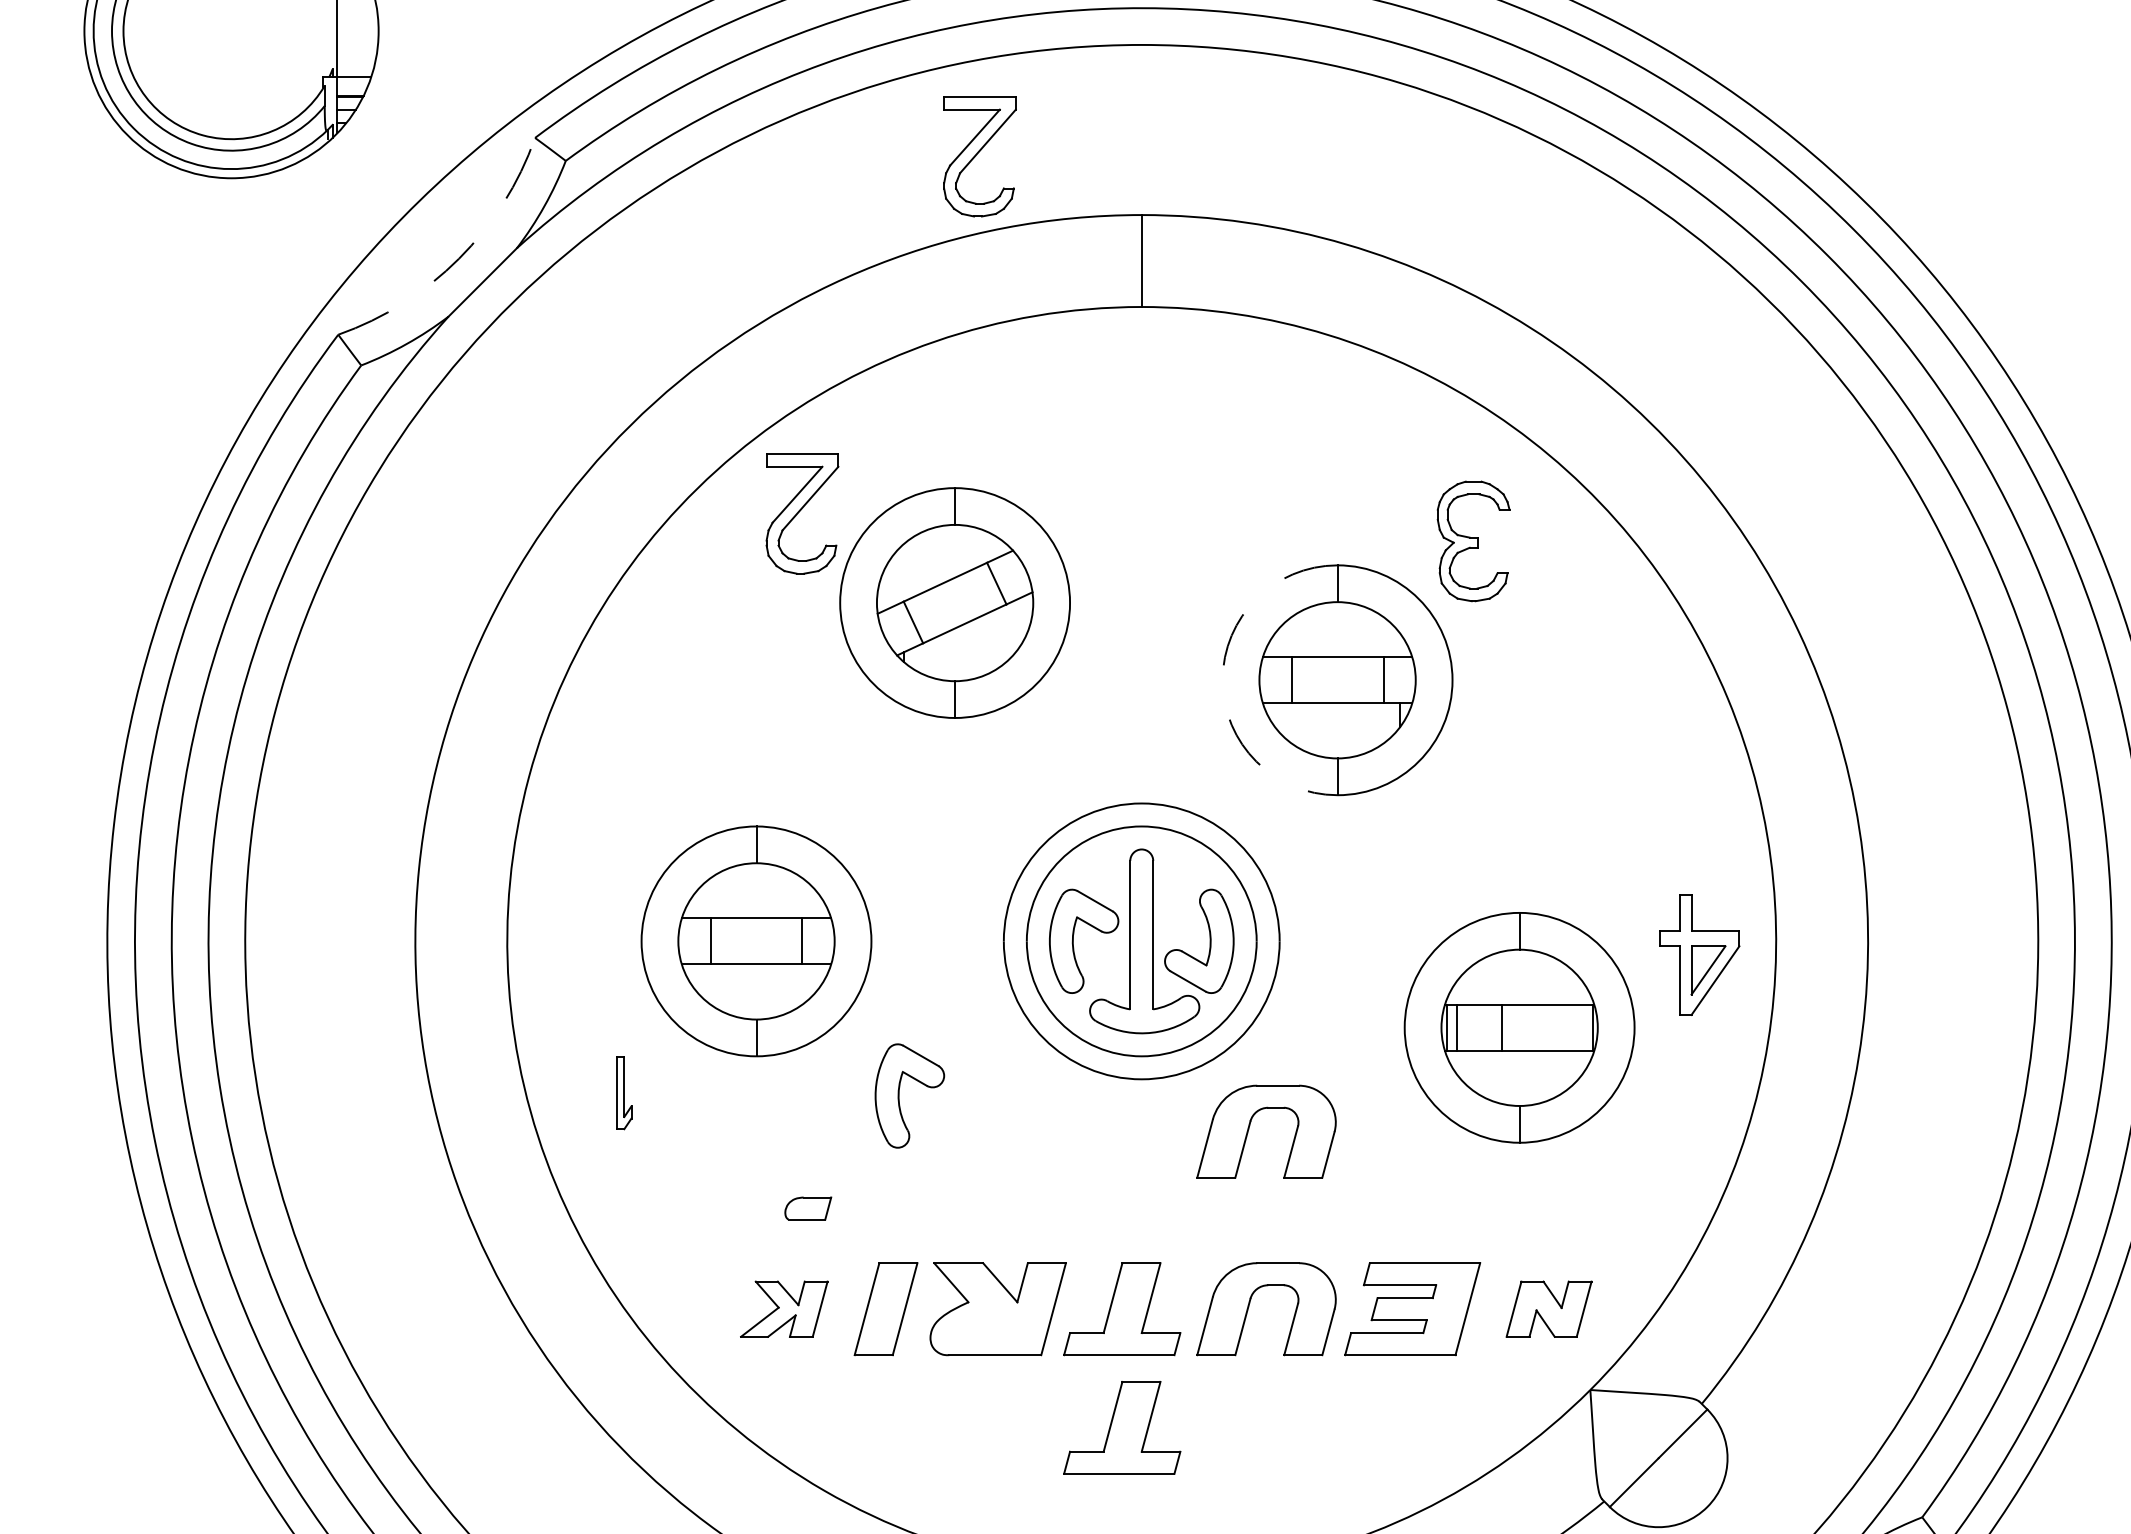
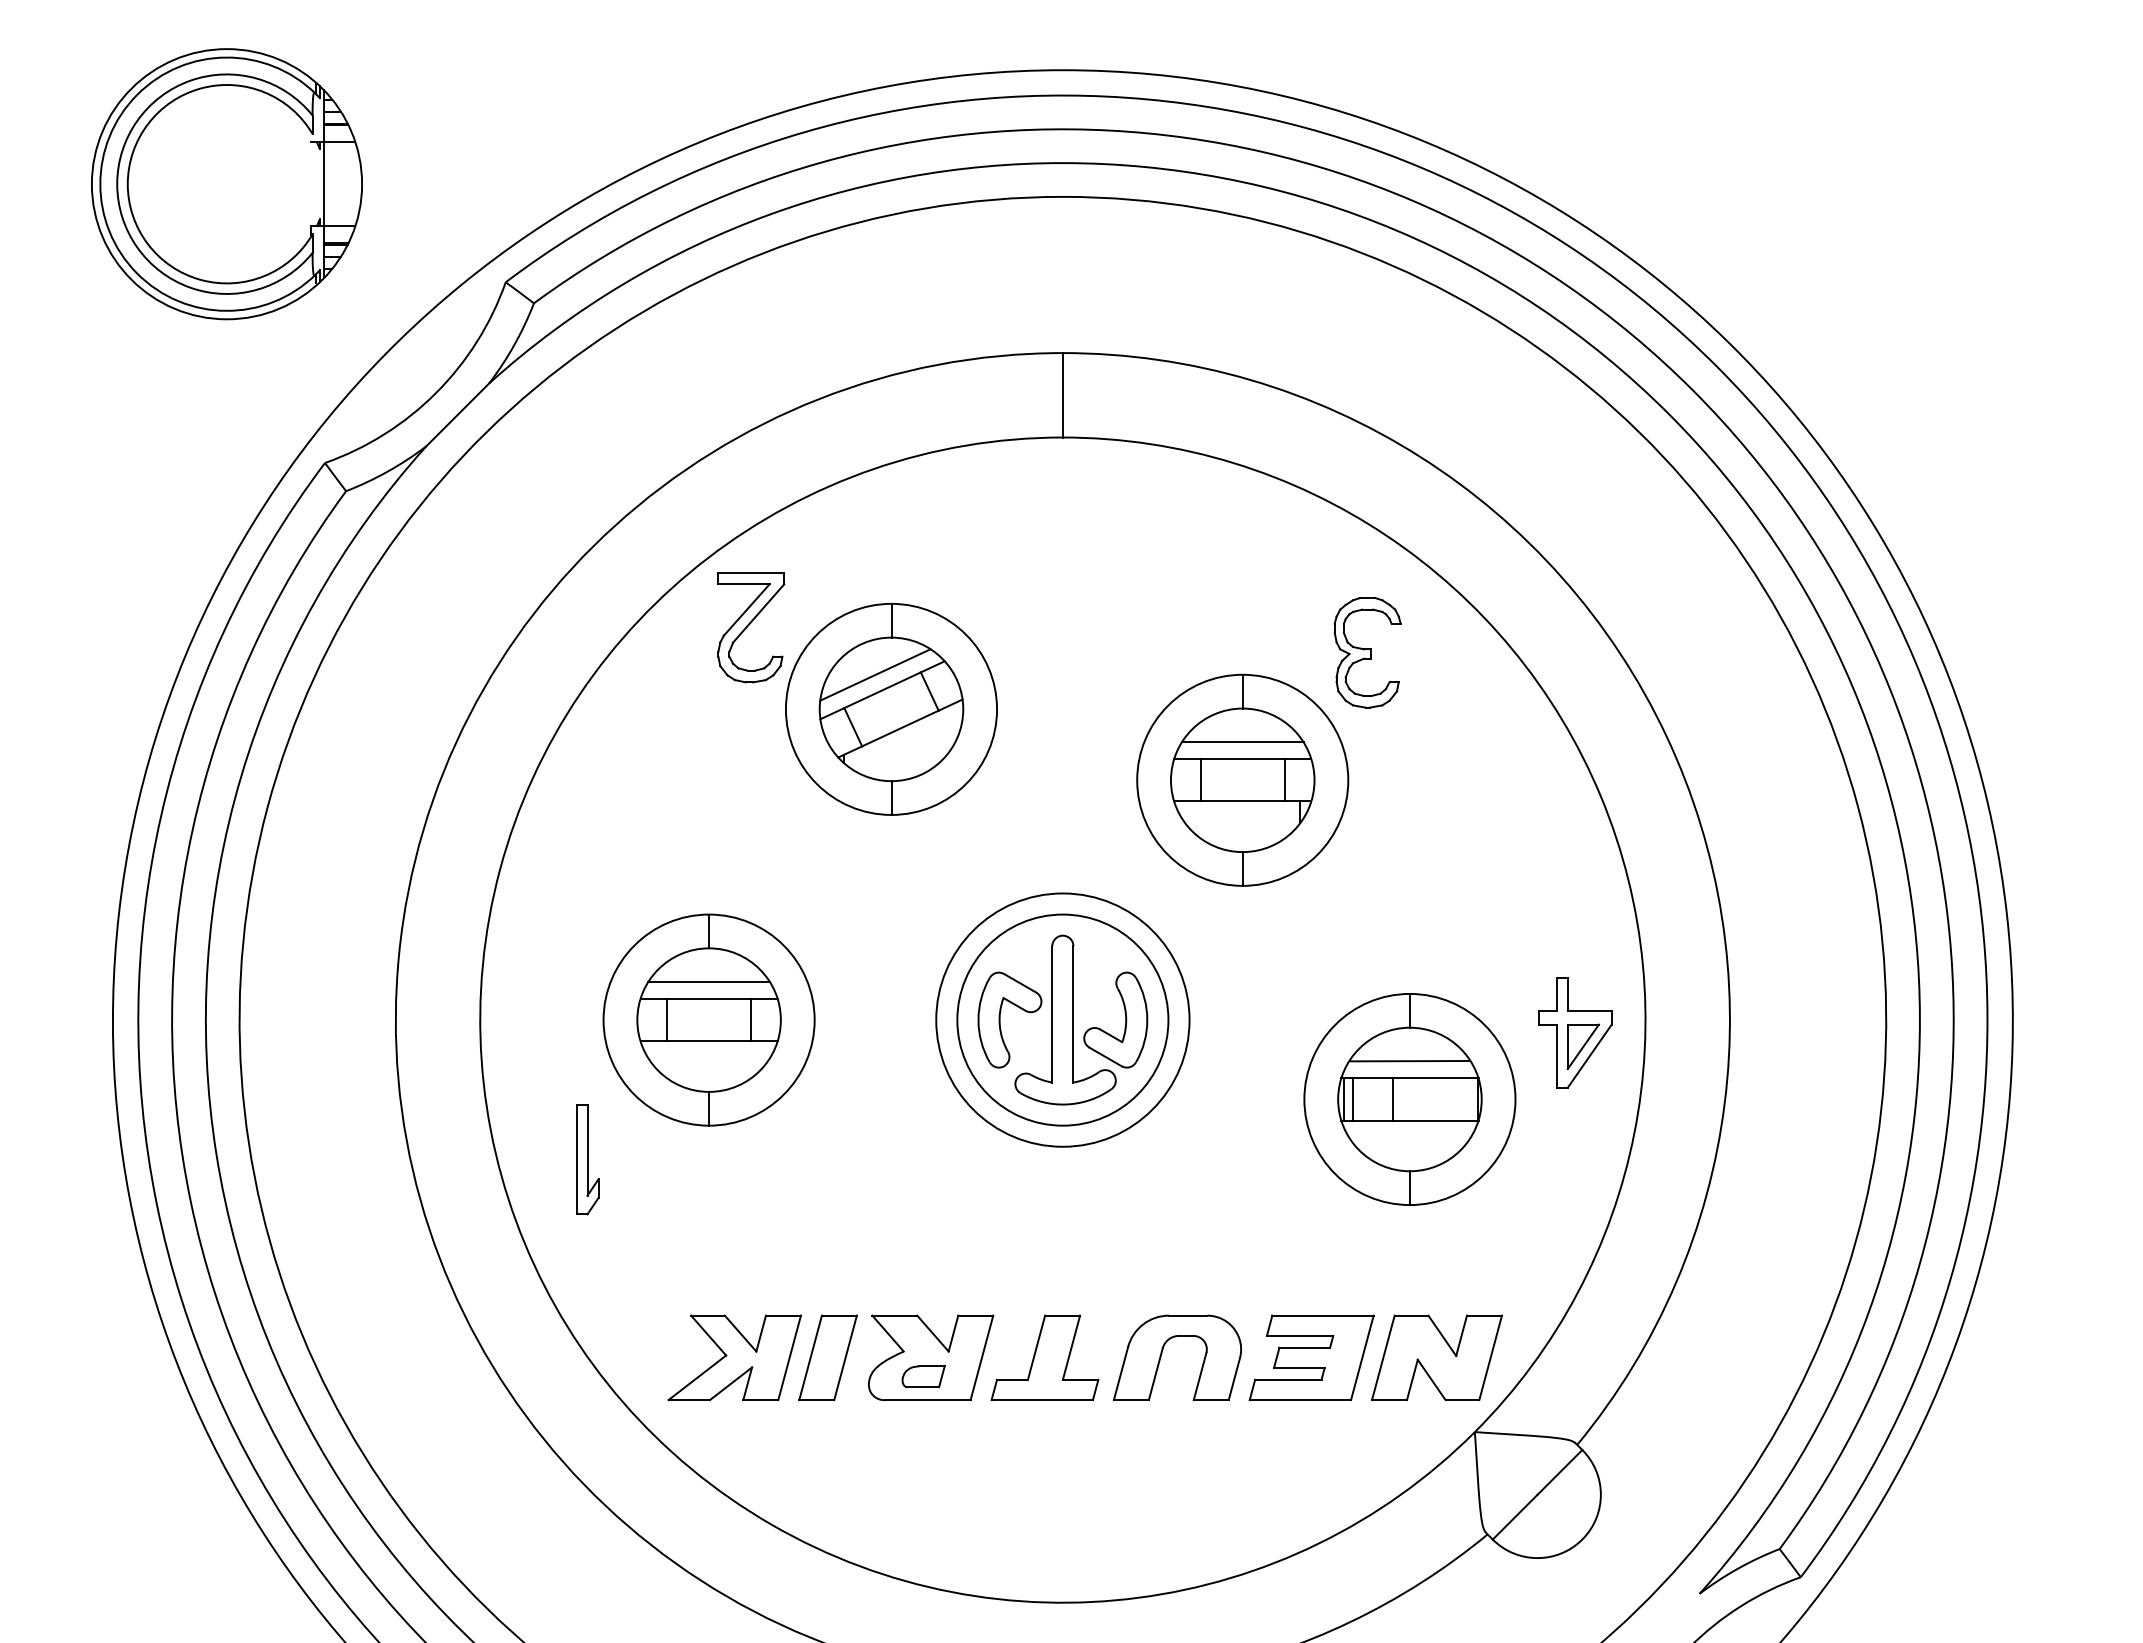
part: (980, 156) -> (914, 299), removed
arc: (458, 259) -> (435, 393), dashed -> solid
line: (937, 565) -> (875, 674), added
line: (1337, 639) -> (1242, 742), added
arc: (1222, 680) -> (1137, 780), dashed -> solid
line: (756, 900) -> (709, 982), added
line: (1519, 986) -> (1409, 1061), added
part: (624, 1093) -> (587, 1159), size x1.67
part: (899, 1095) -> (840, 1161), removed
part: (1250, 1126) -> (1162, 1190), removed
part: (808, 1208) -> (923, 1376), moved
part: (784, 1308) -> (734, 1357), size x1.67
part: (1548, 1308) -> (1436, 1357), size x1.67
part: (1121, 1427) -> (1044, 1466), removed

